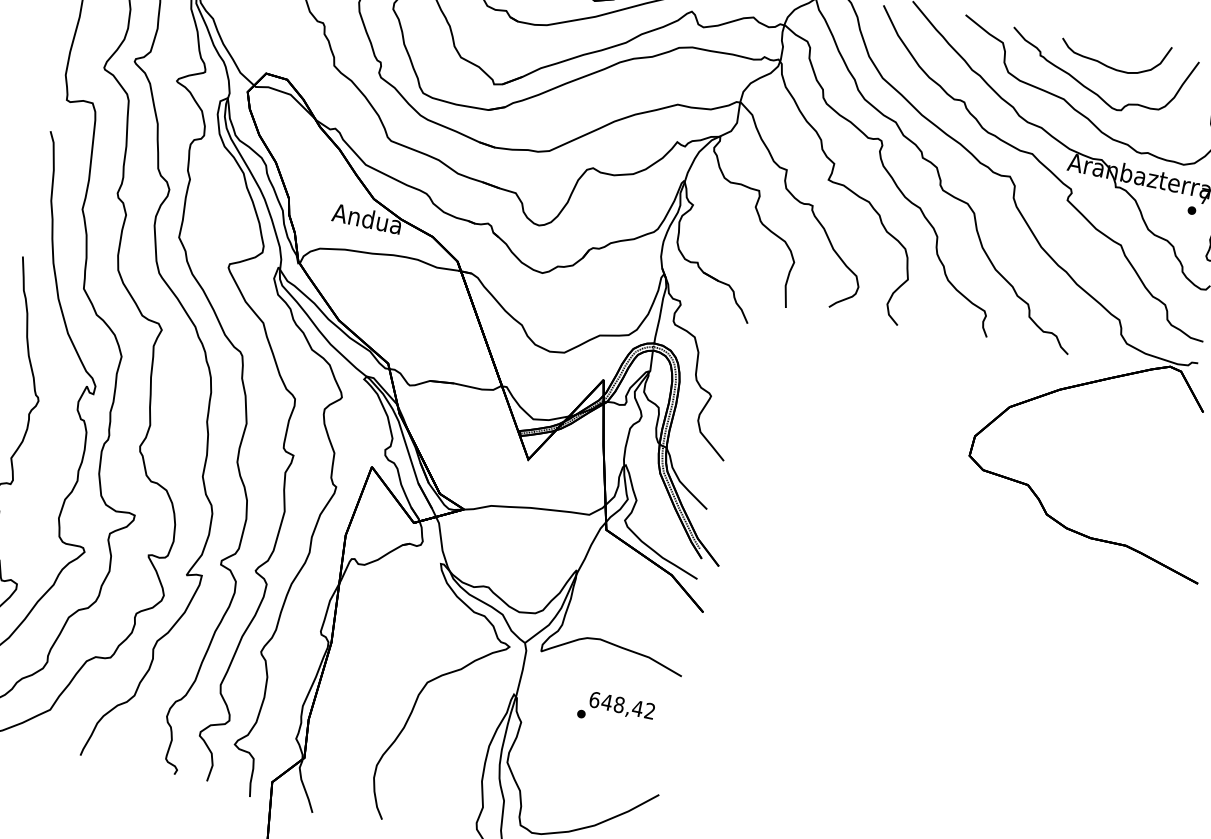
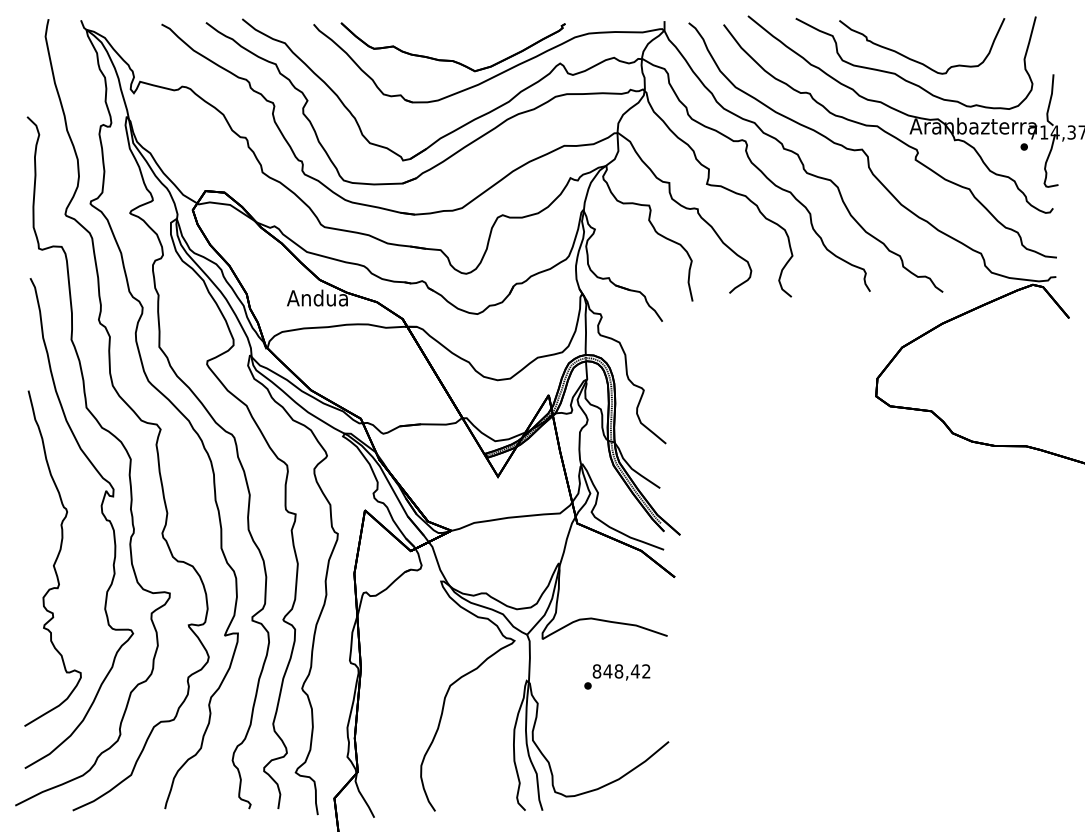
part: (1111, 66) -> (930, 37), removed
text: (594, 699) -> (596, 671), 648,42 -> 848,42

